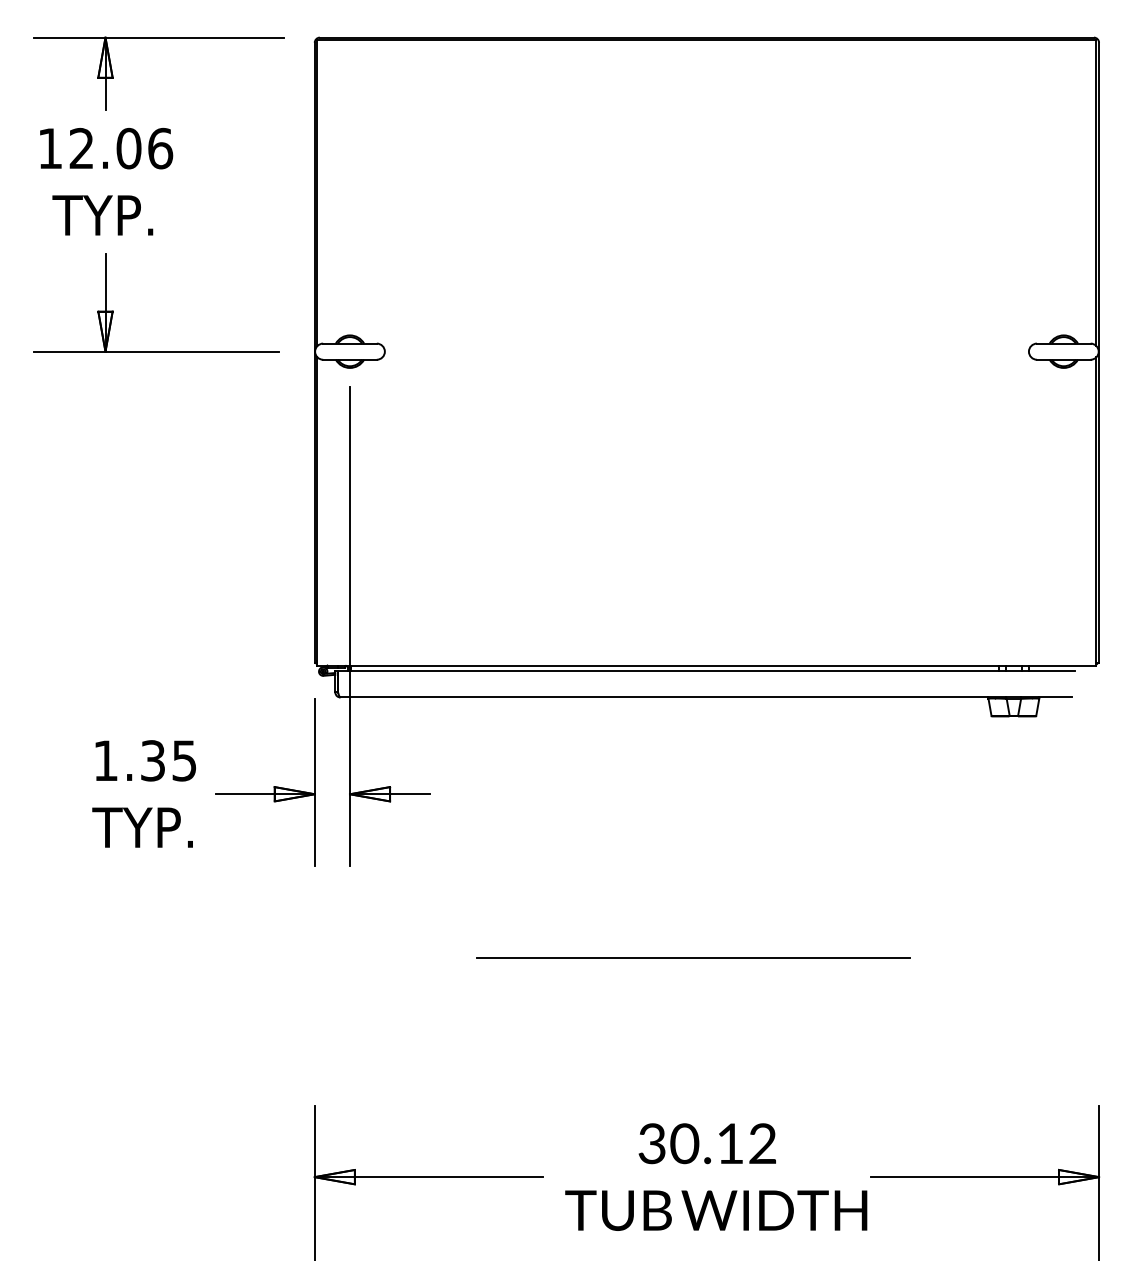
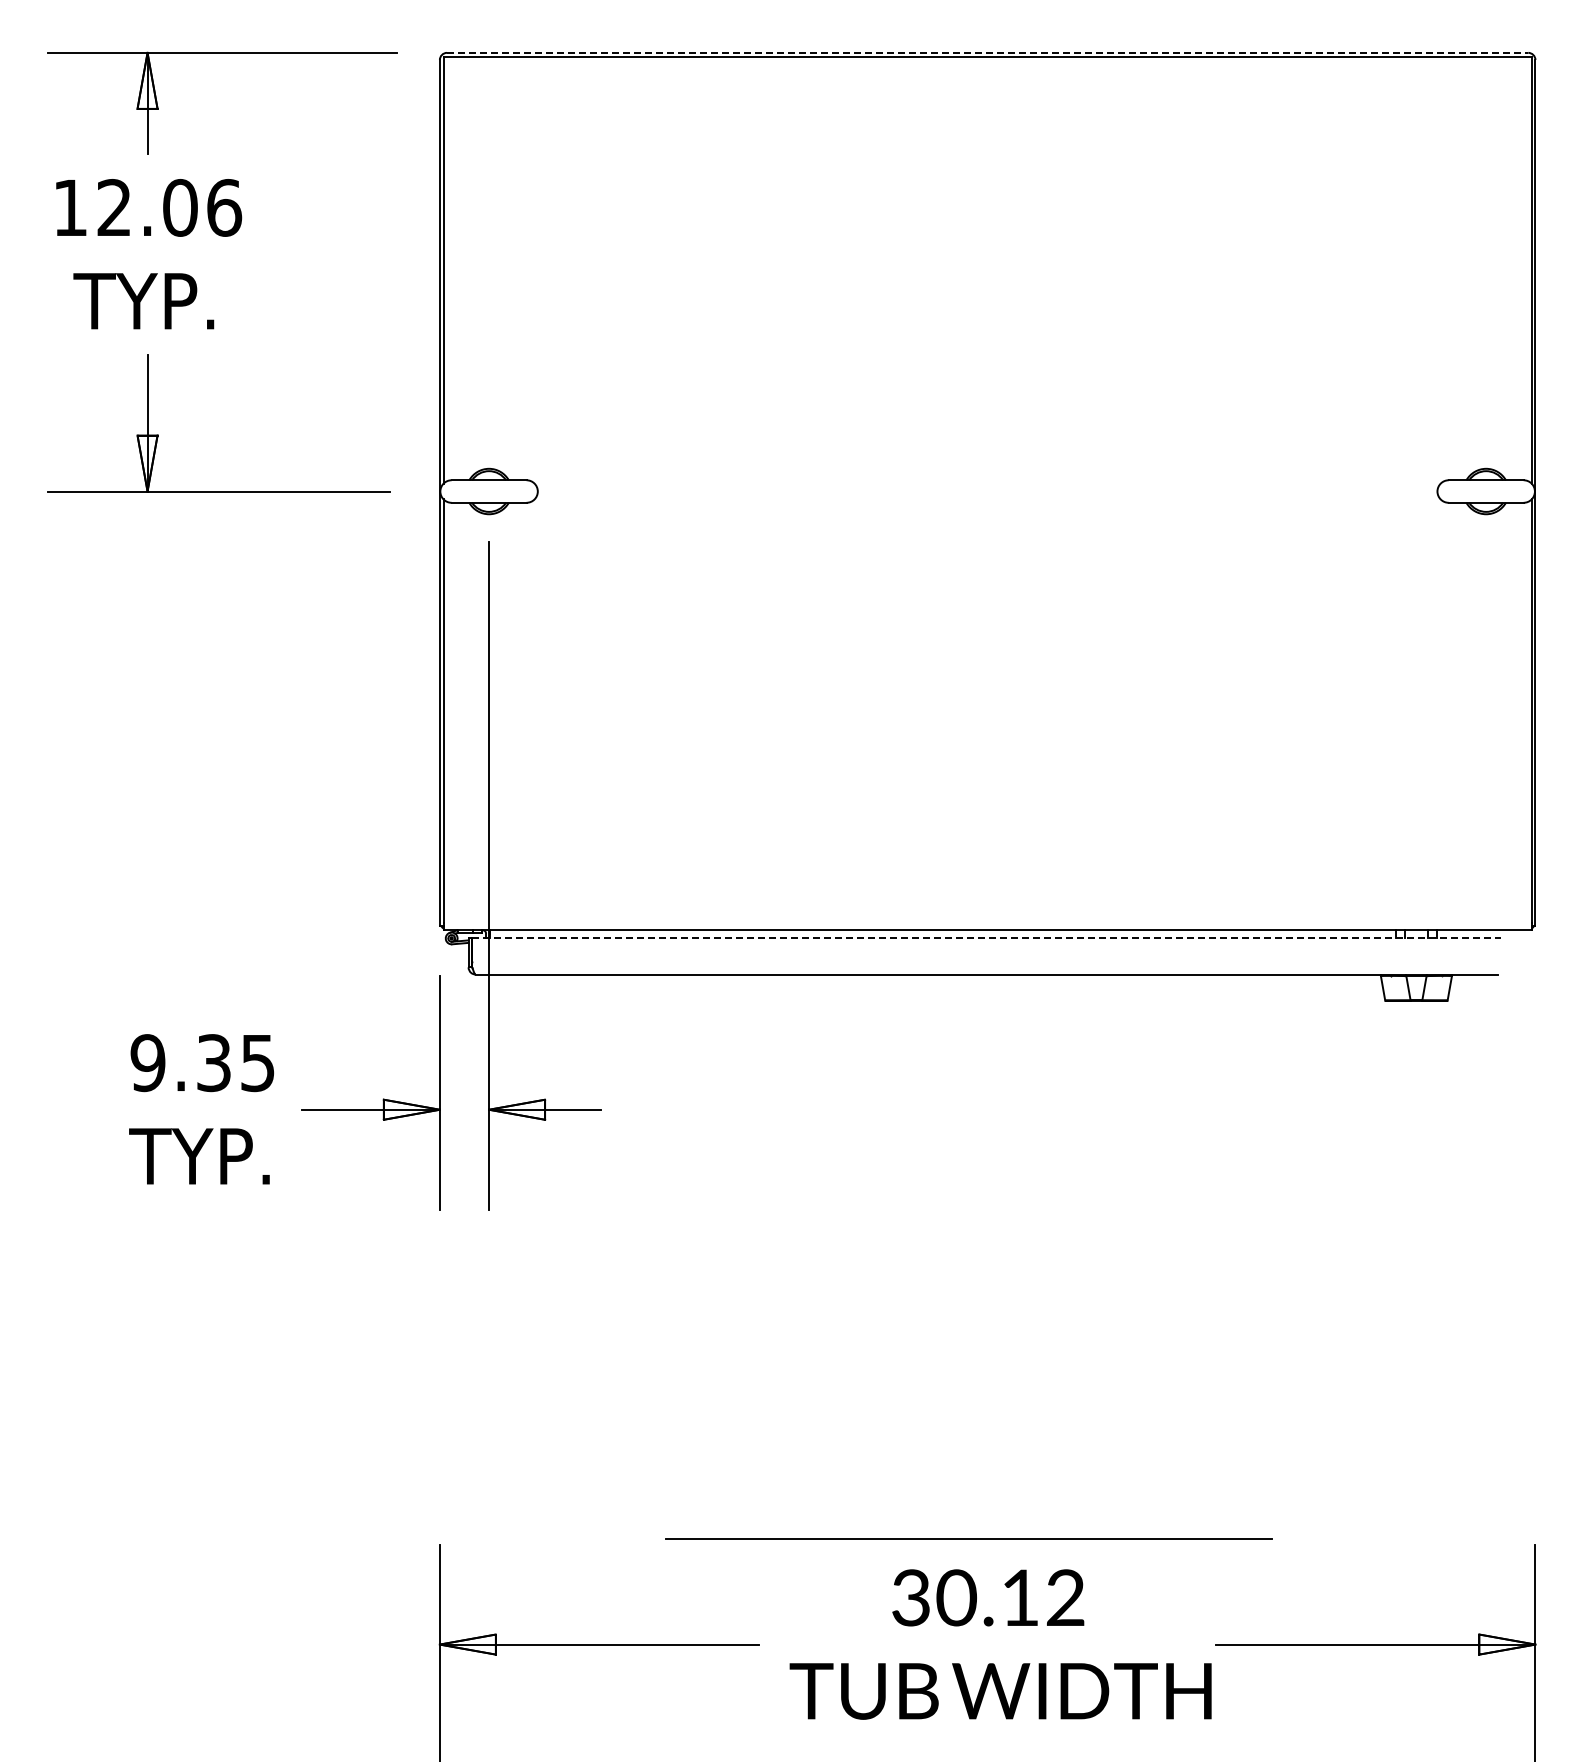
line: (706, 37) -> (987, 52), solid -> dashed
line: (706, 671) -> (987, 938), solid -> dashed
text: (105, 761) -> (147, 1063), 1.35 -> 9.35
line: (693, 957) -> (968, 1538), moved

